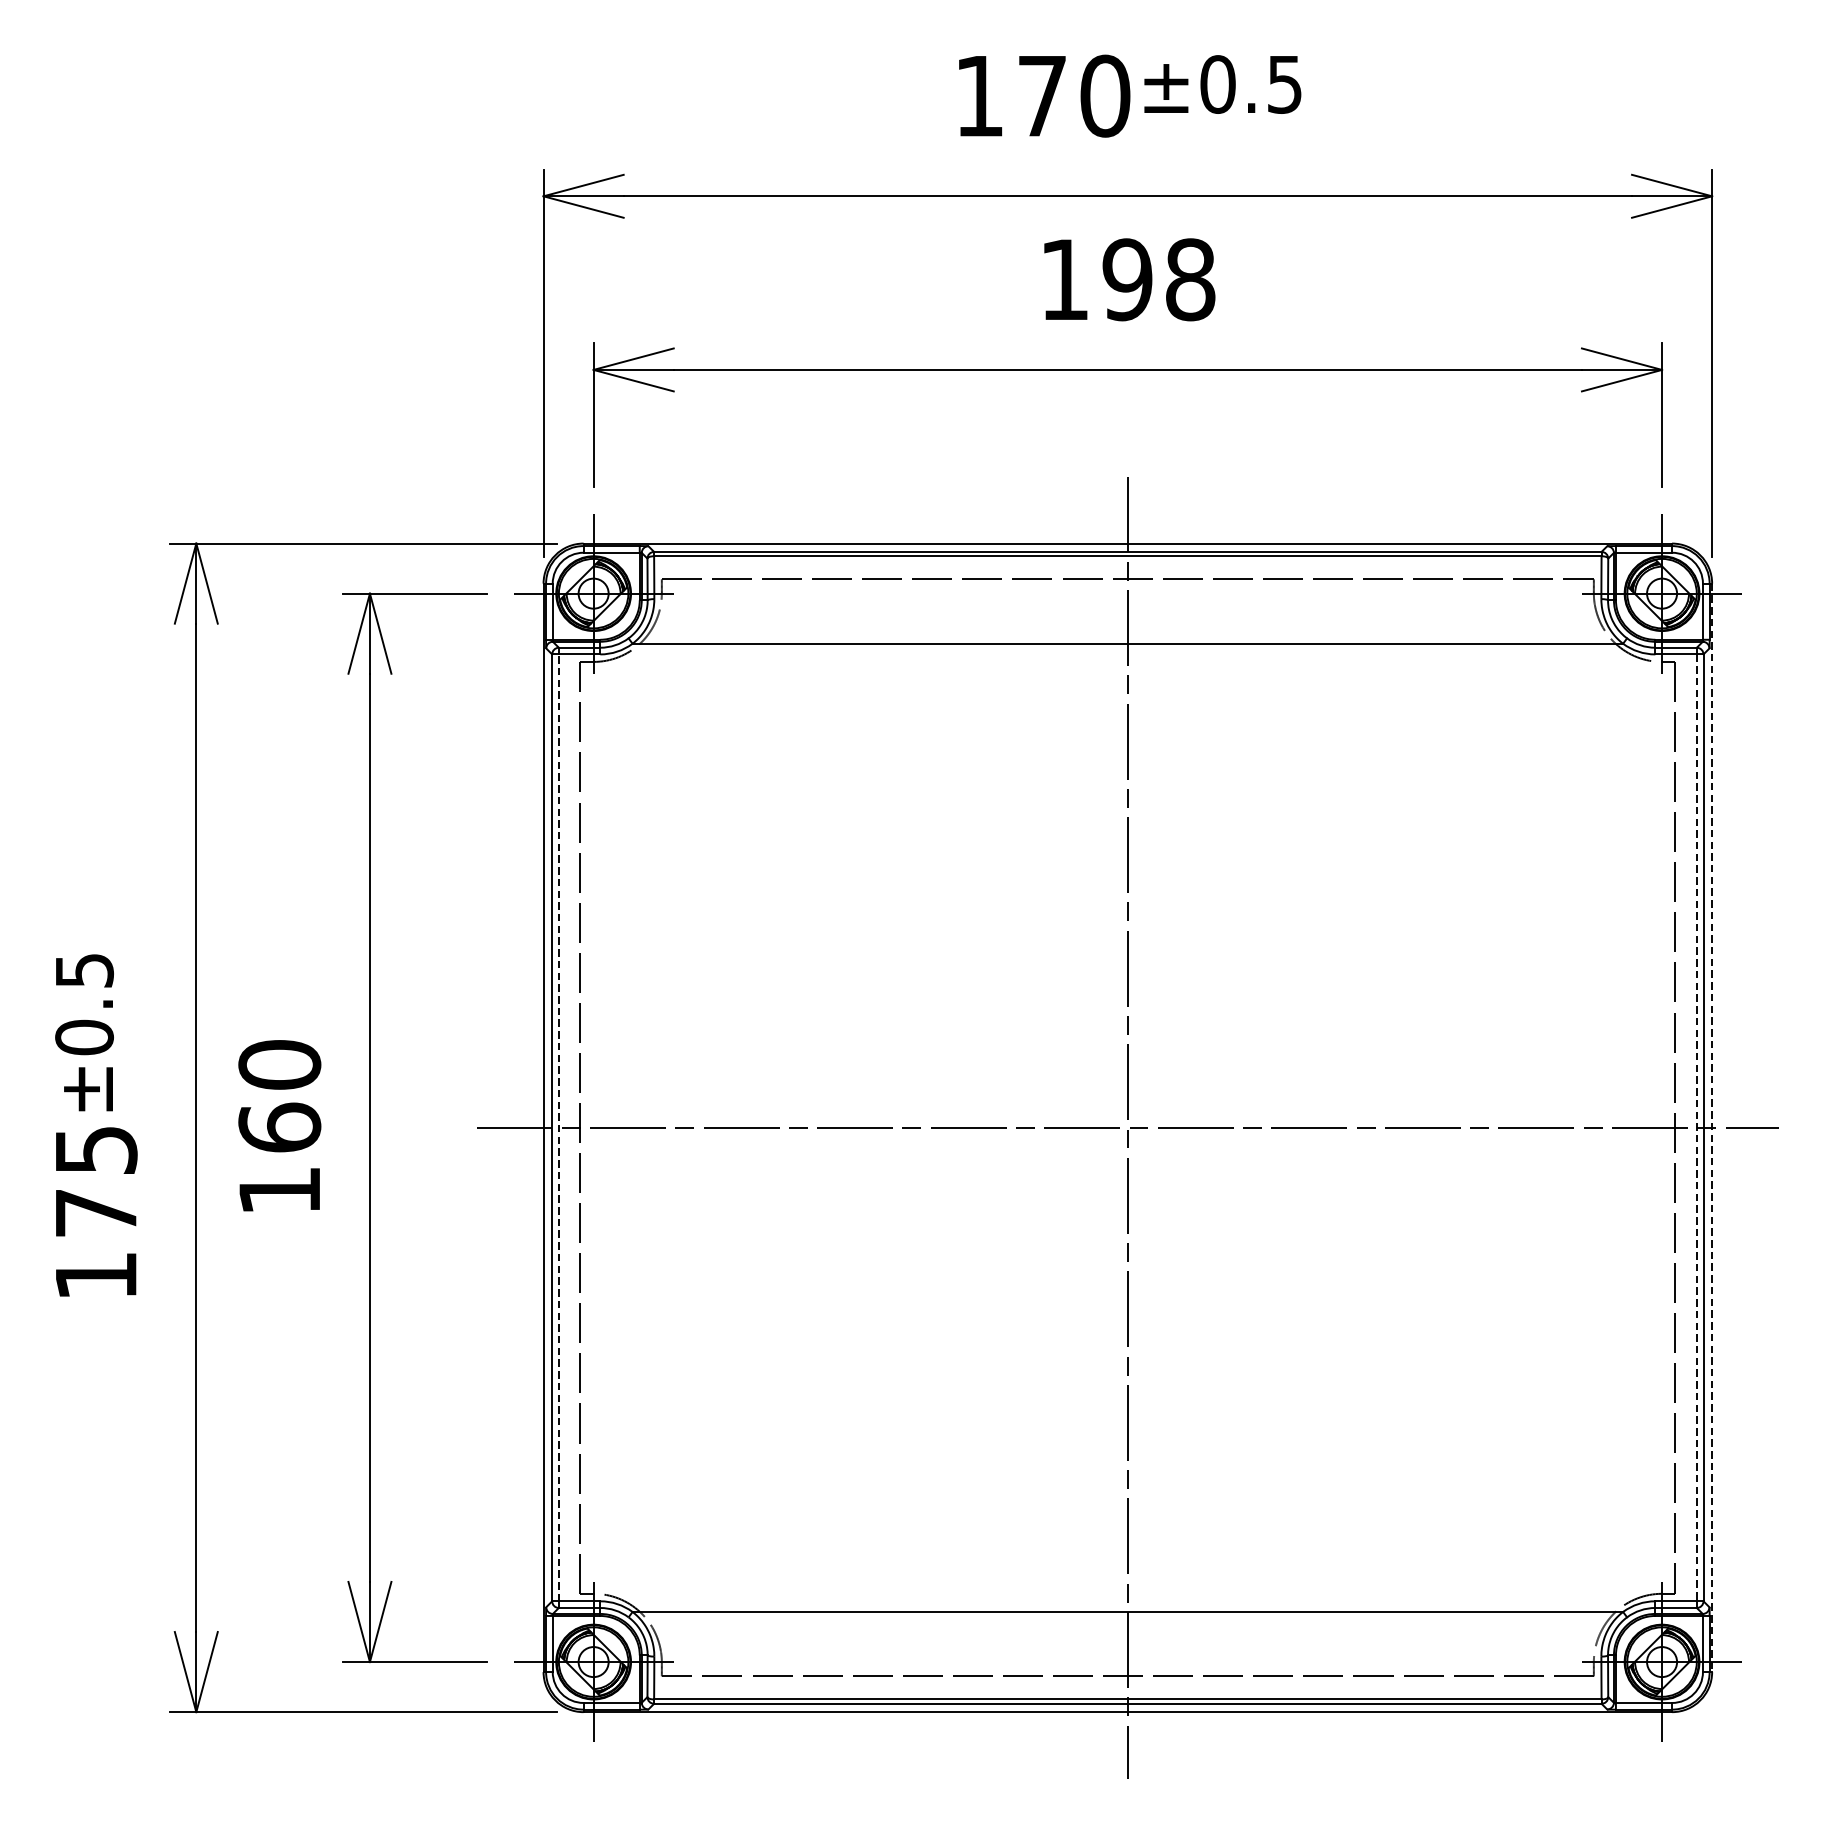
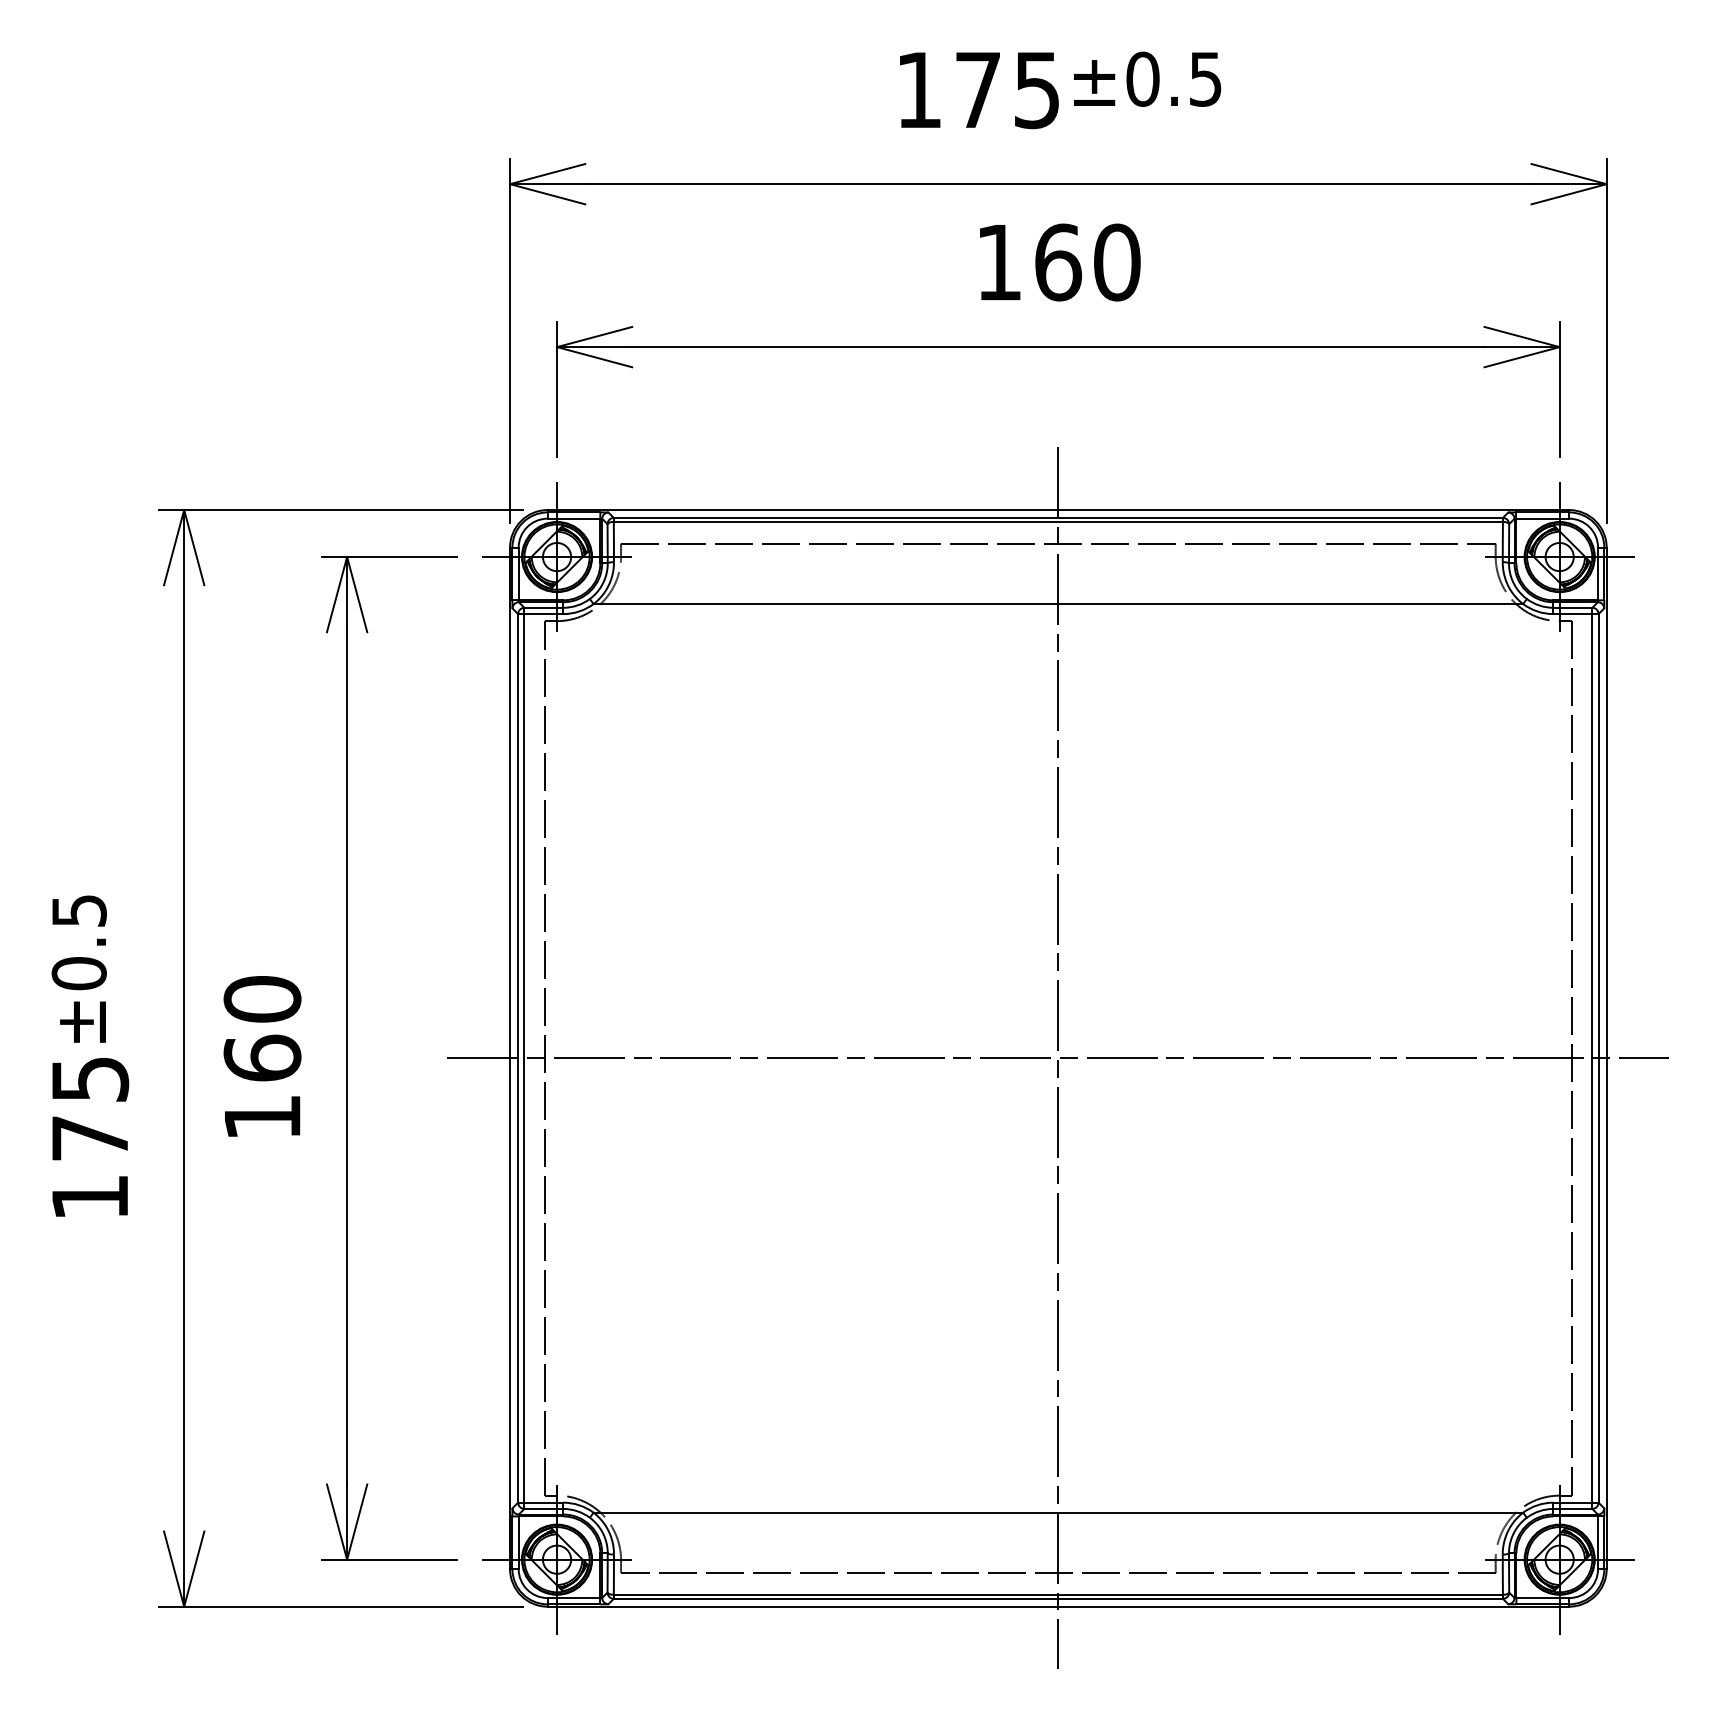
text: (1105, 96) -> (1037, 90), 170 -> 175
text: (1158, 279) -> (1087, 262), 198 -> 160
line: (558, 1126) -> (524, 1057), dashed -> solid
line: (1697, 1127) -> (1592, 1058), dashed -> solid
line: (1711, 1127) -> (1606, 1058), dashed -> solid

